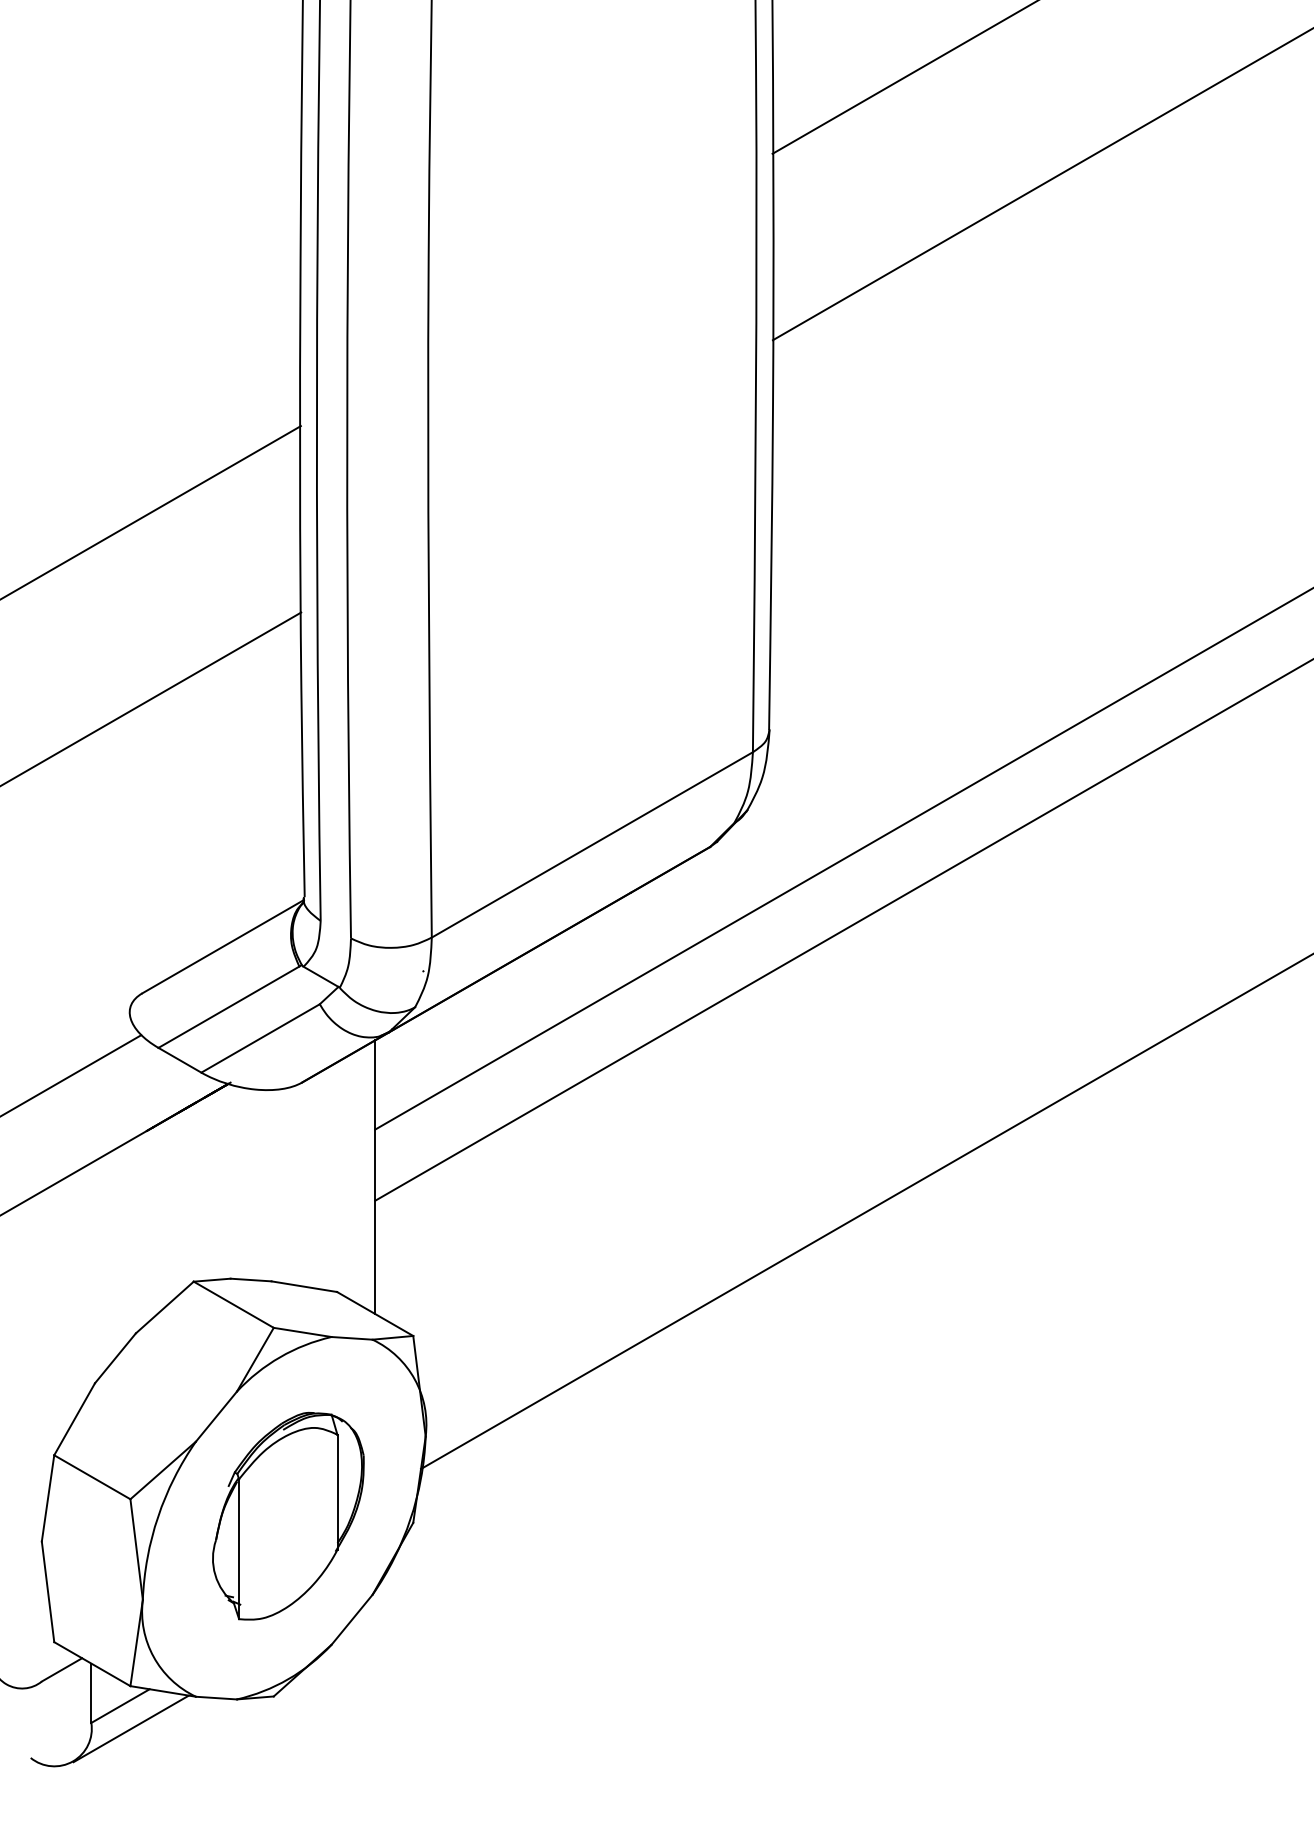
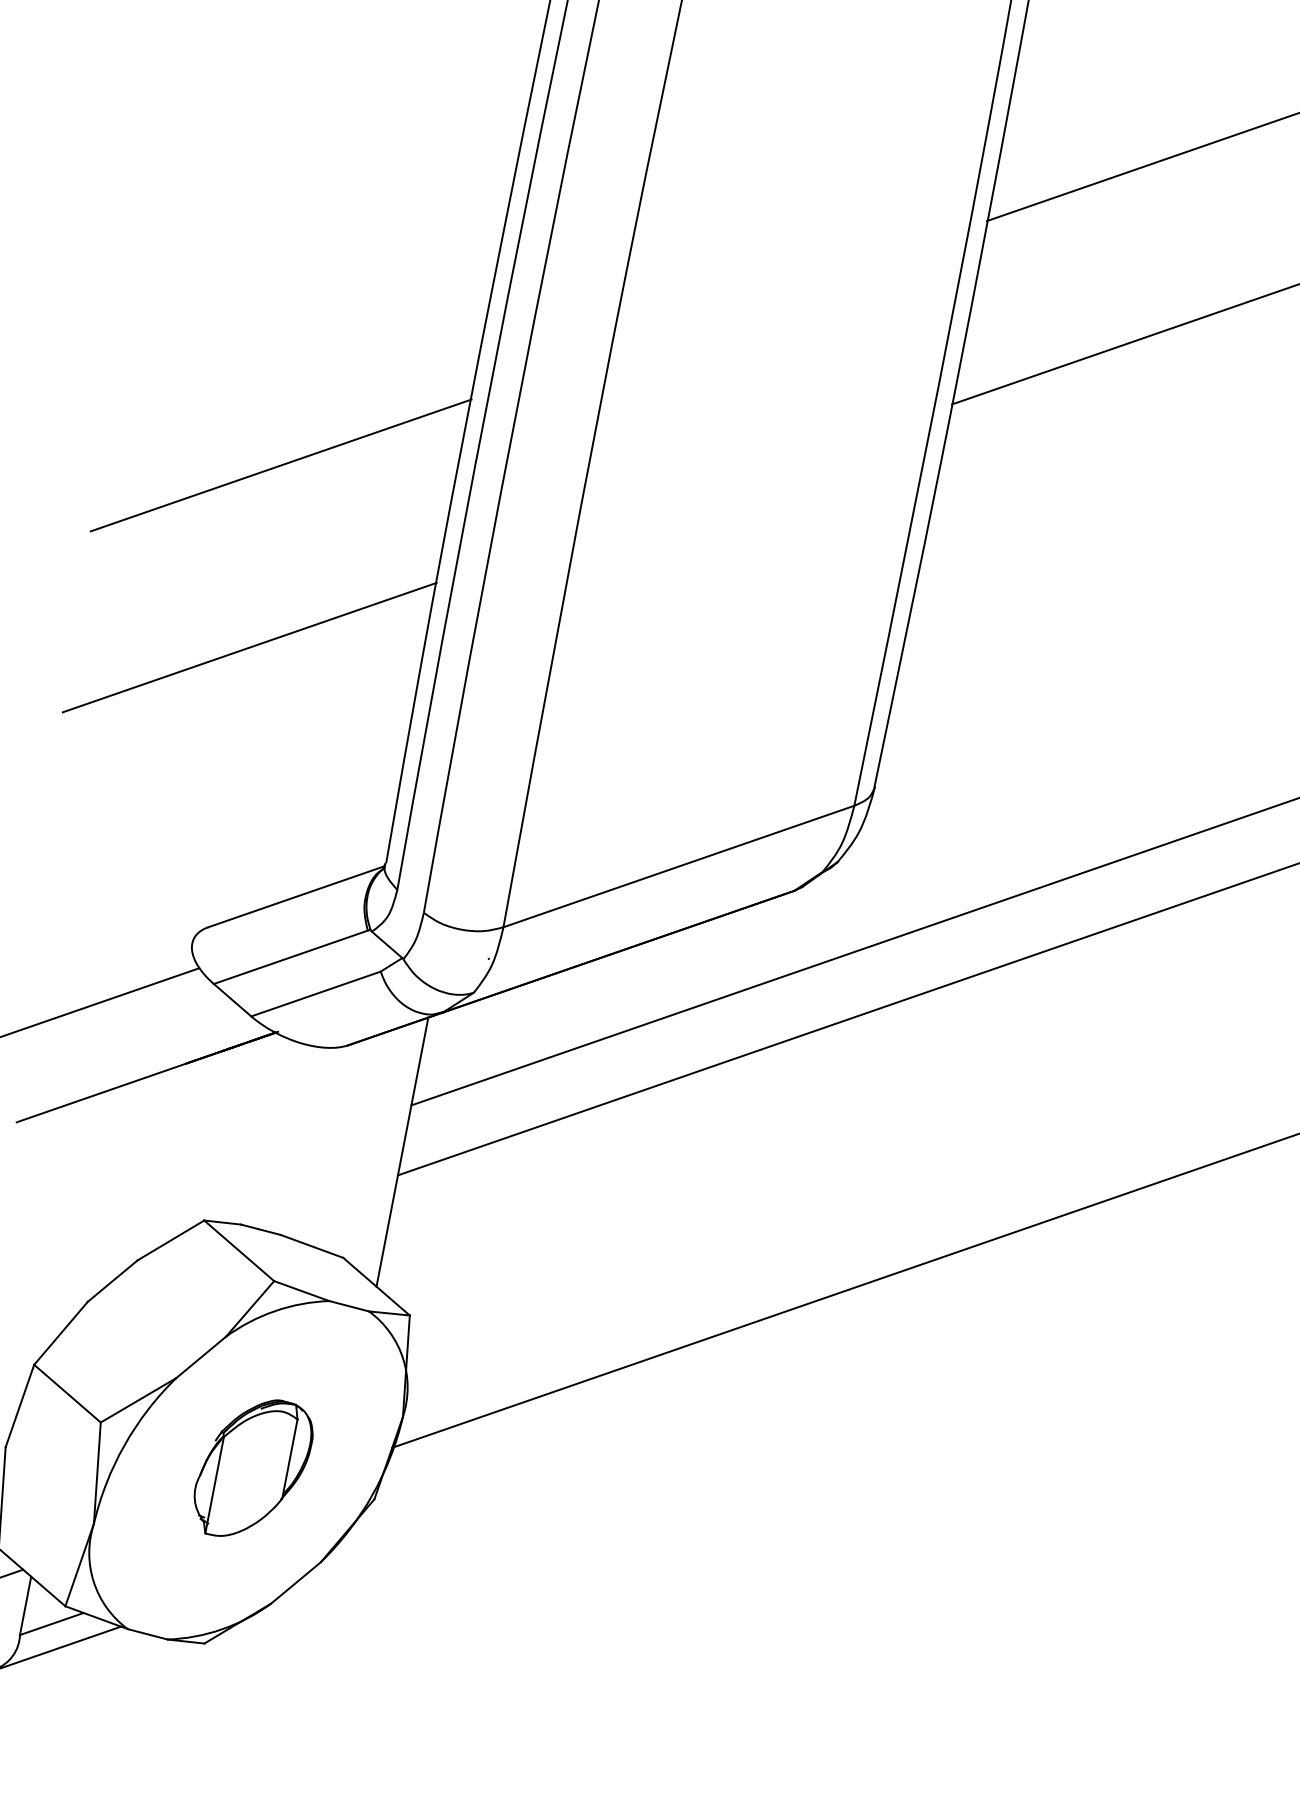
part: (288, 1515) -> (253, 1468), size x0.7

